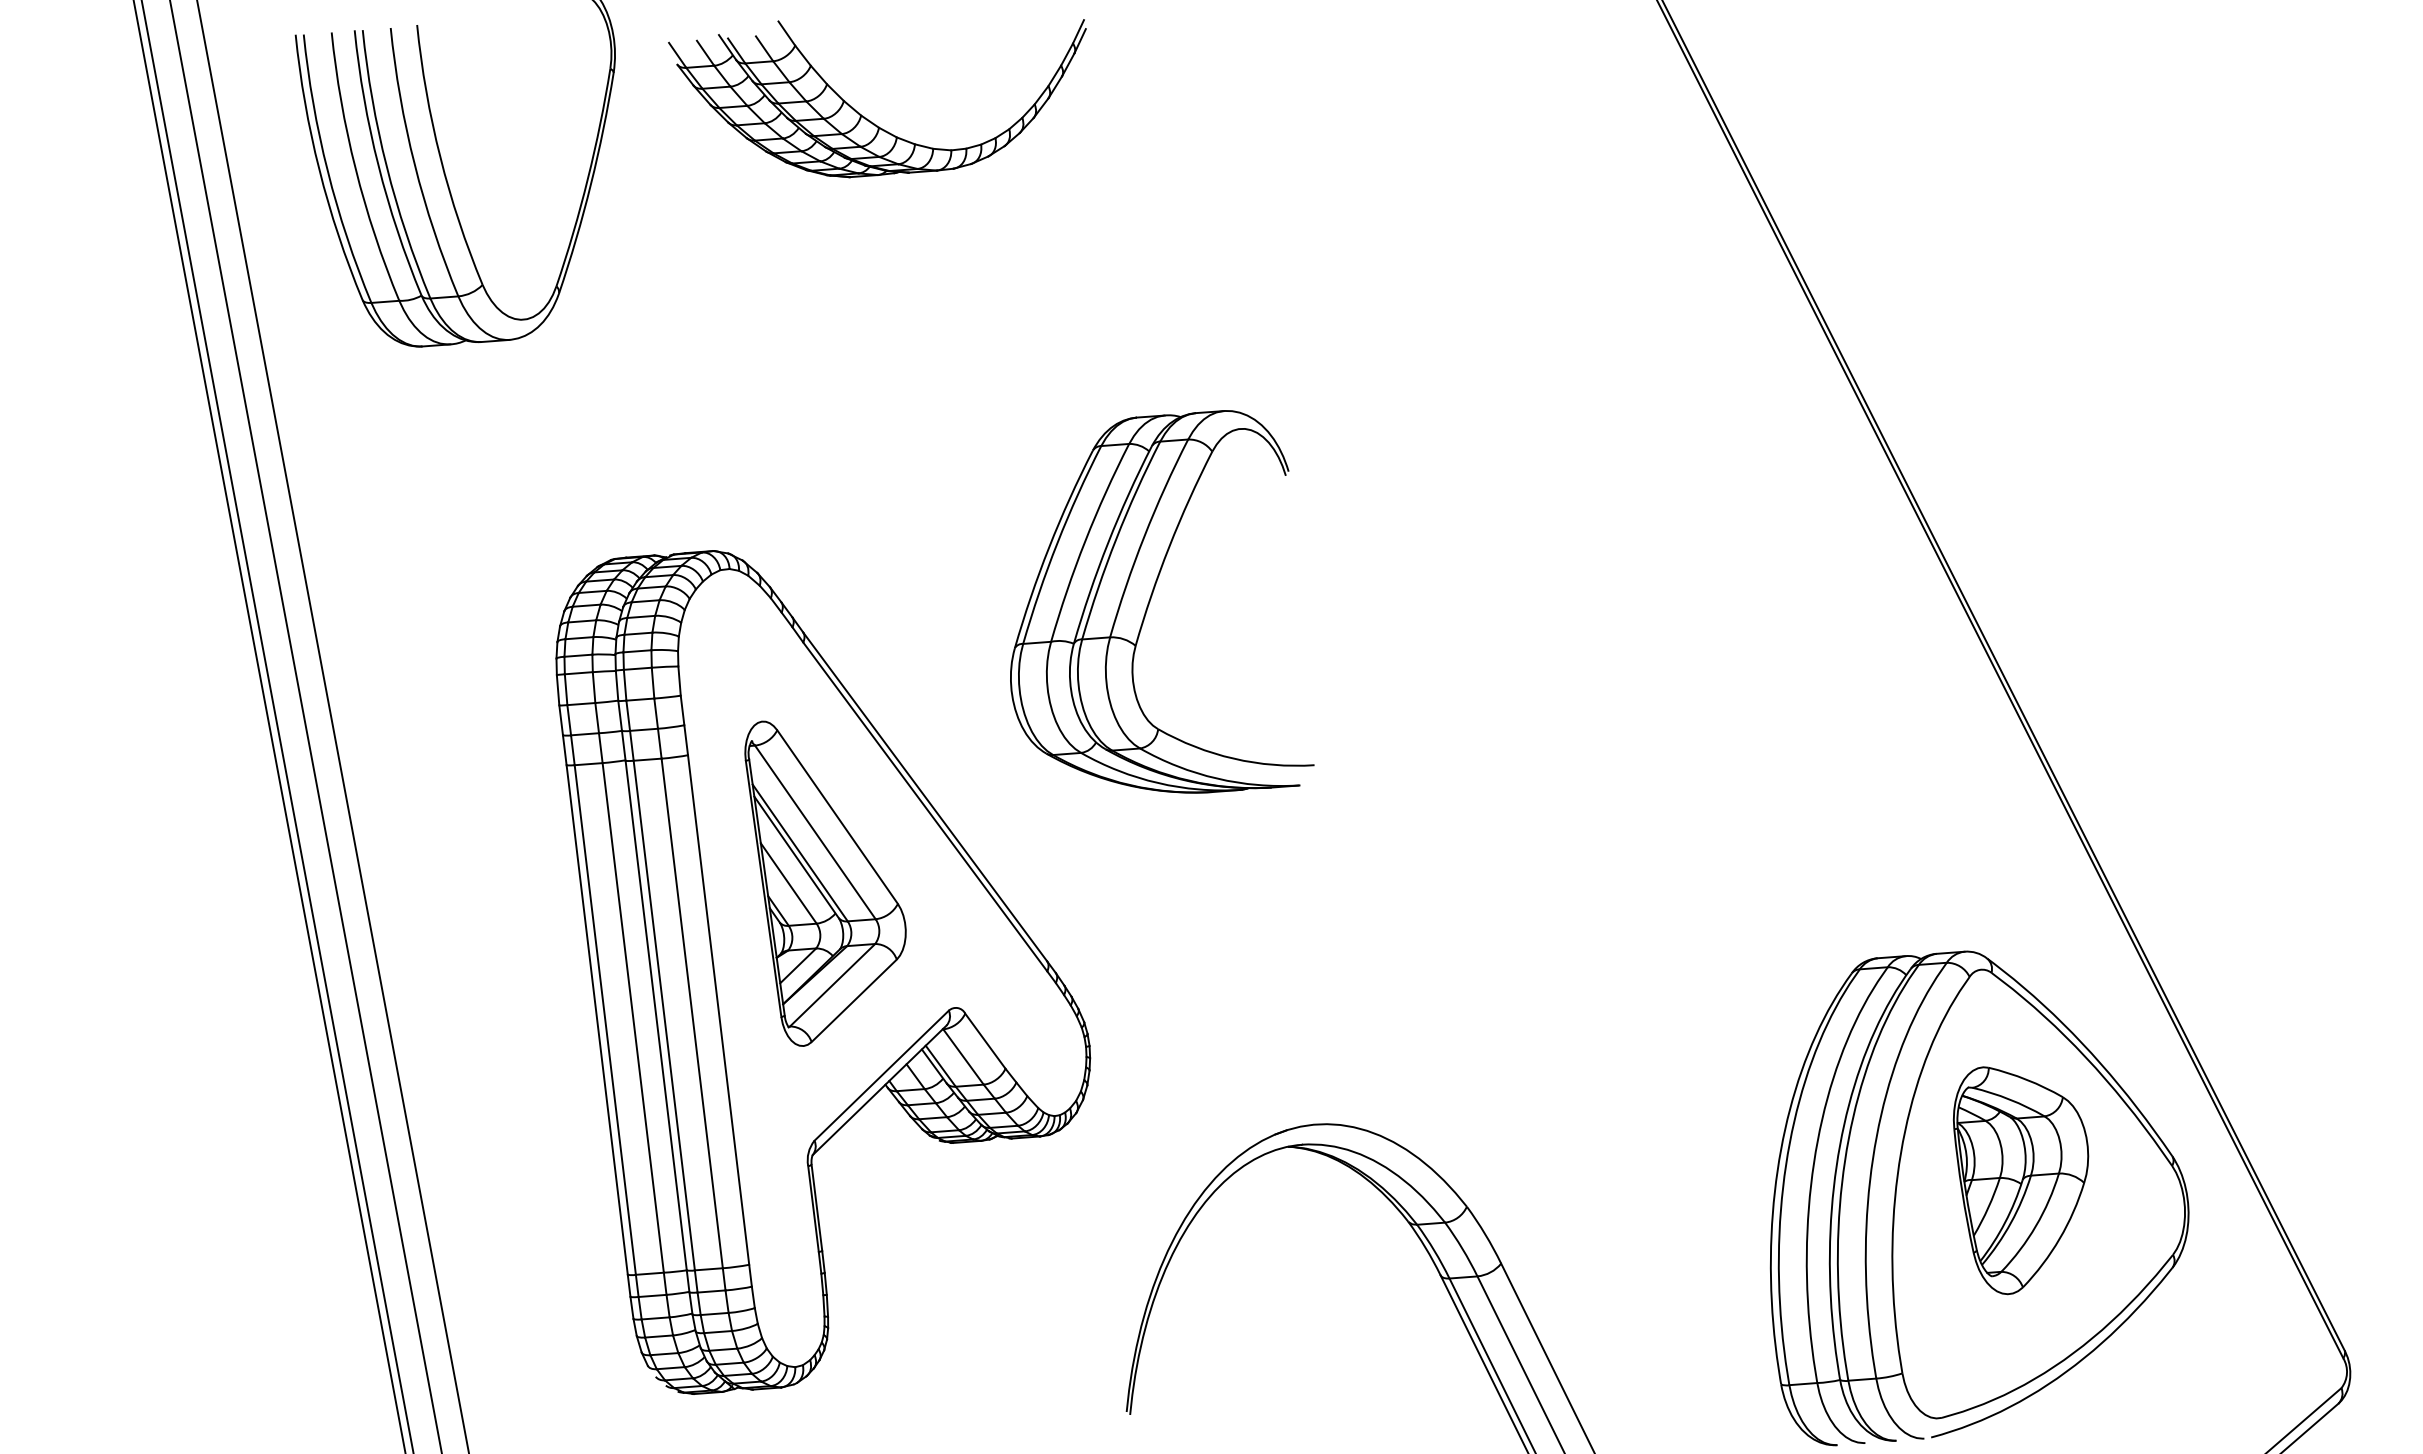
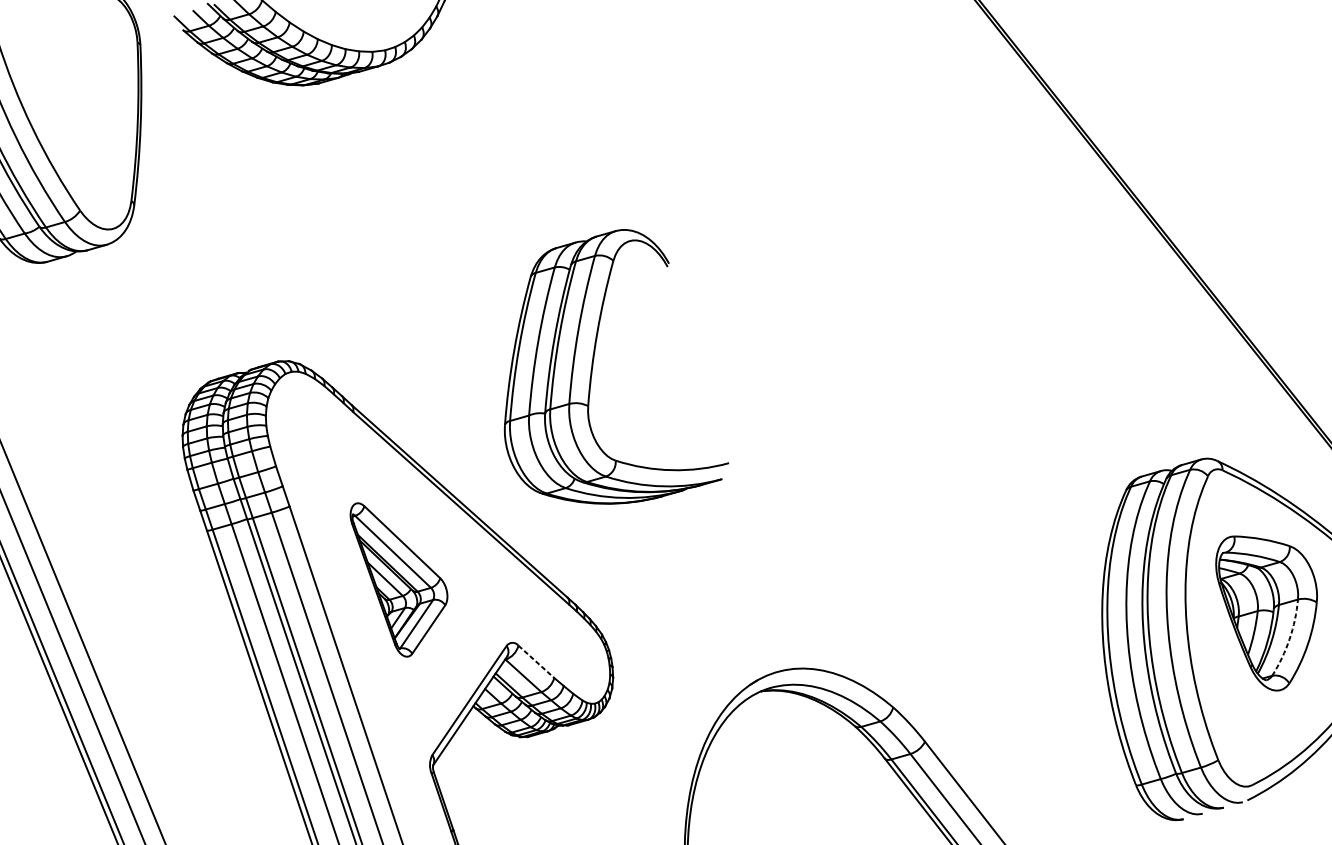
part: (1152, 596) -> (592, 369), moved
part: (825, 883) -> (403, 575), size x0.7
line: (985, 1041) -> (536, 661), solid -> dashed
arc: (2035, 1226) -> (1289, 639), solid -> dashed

